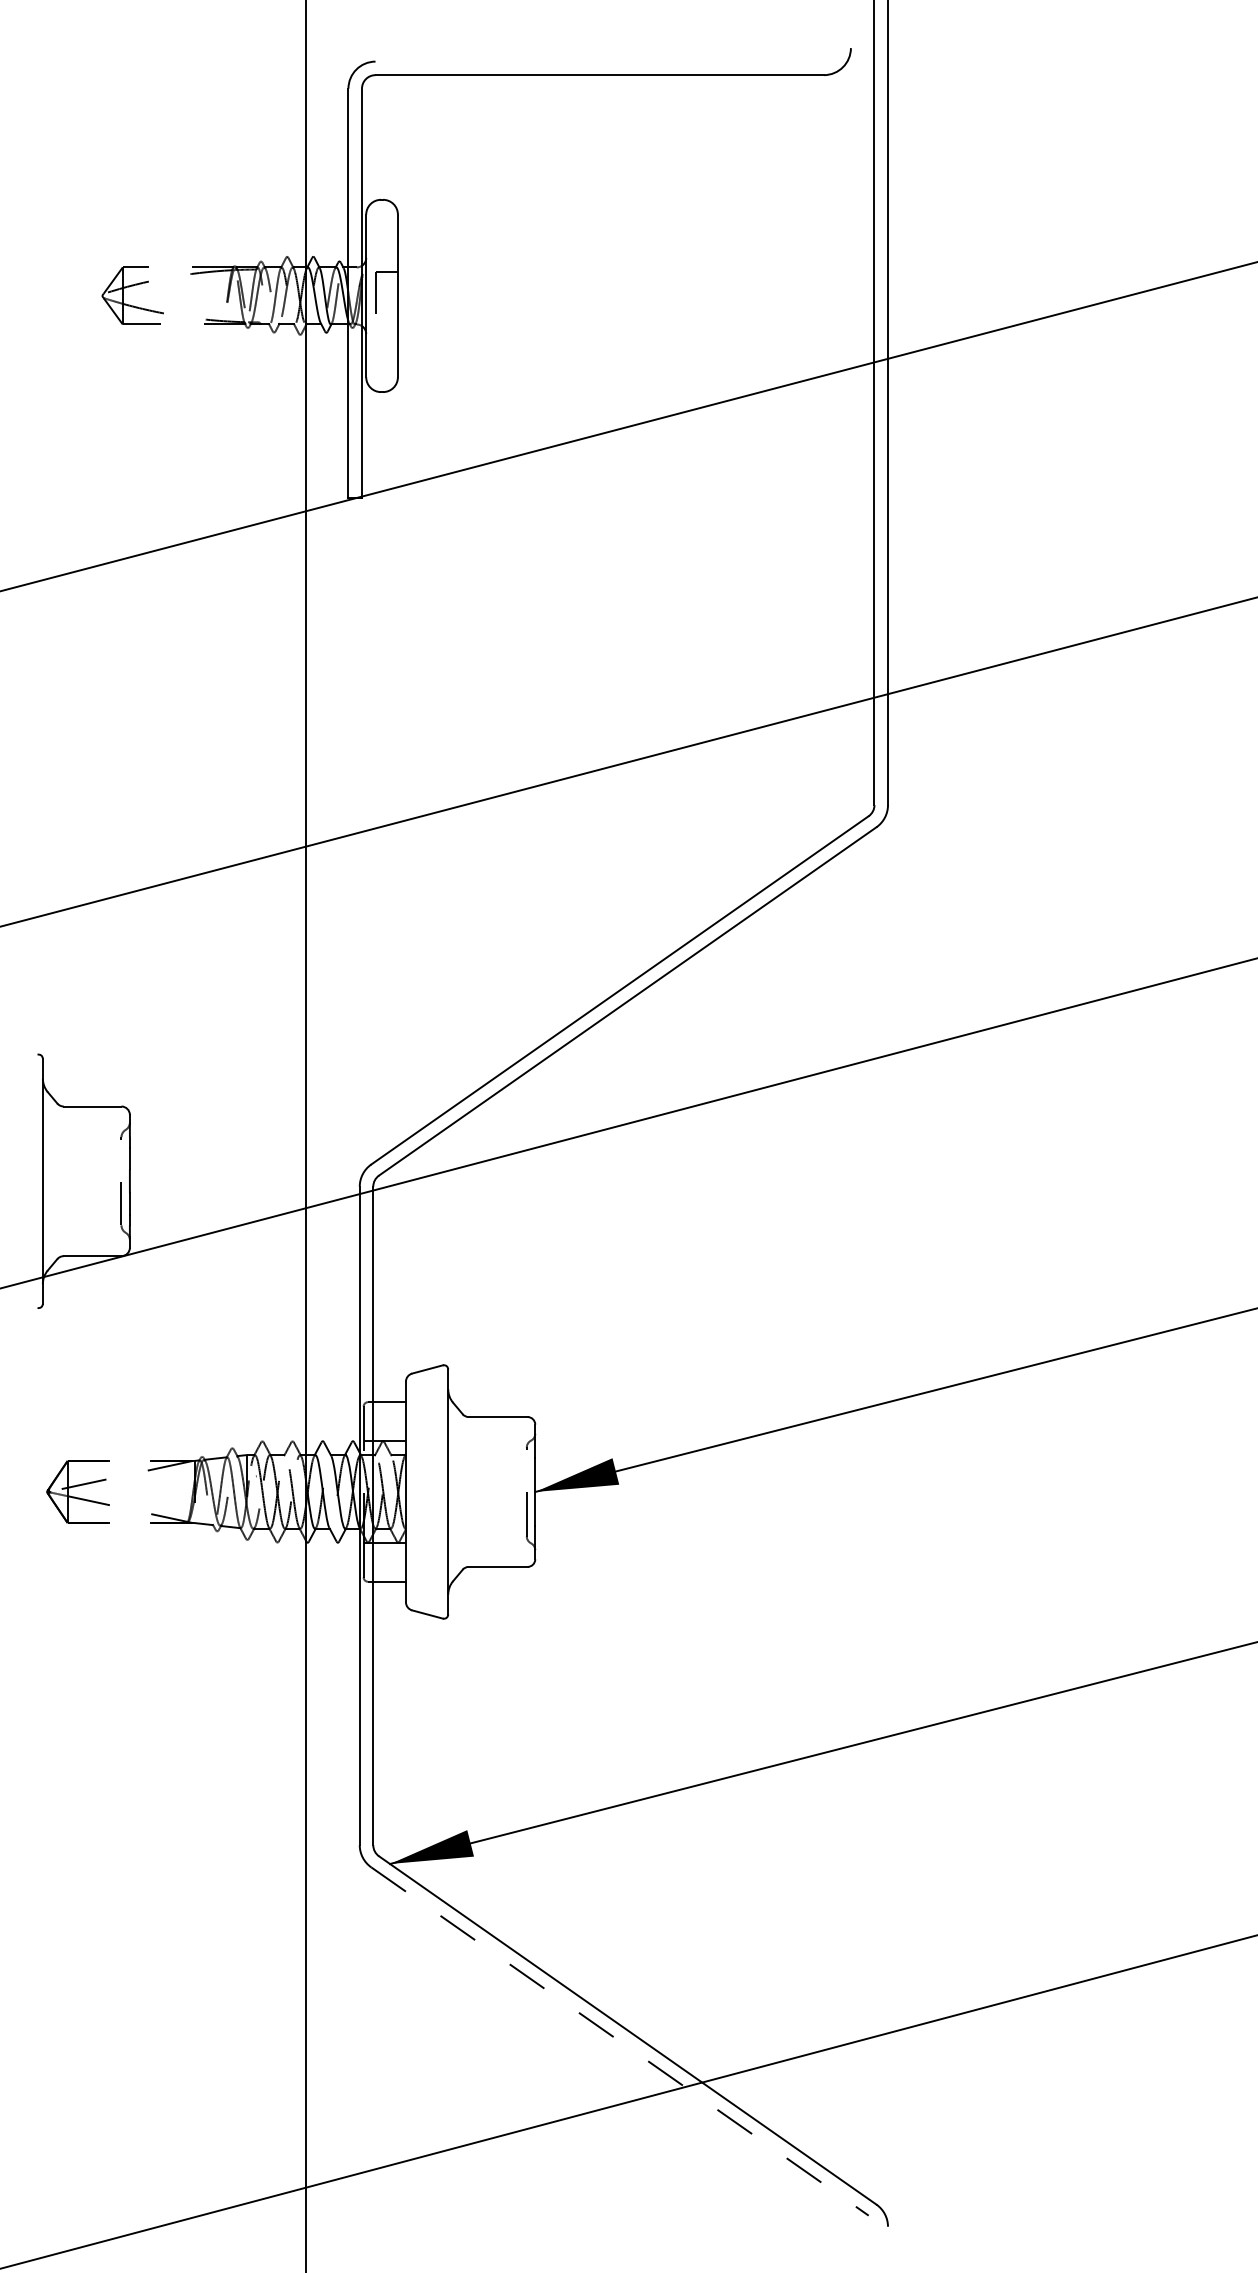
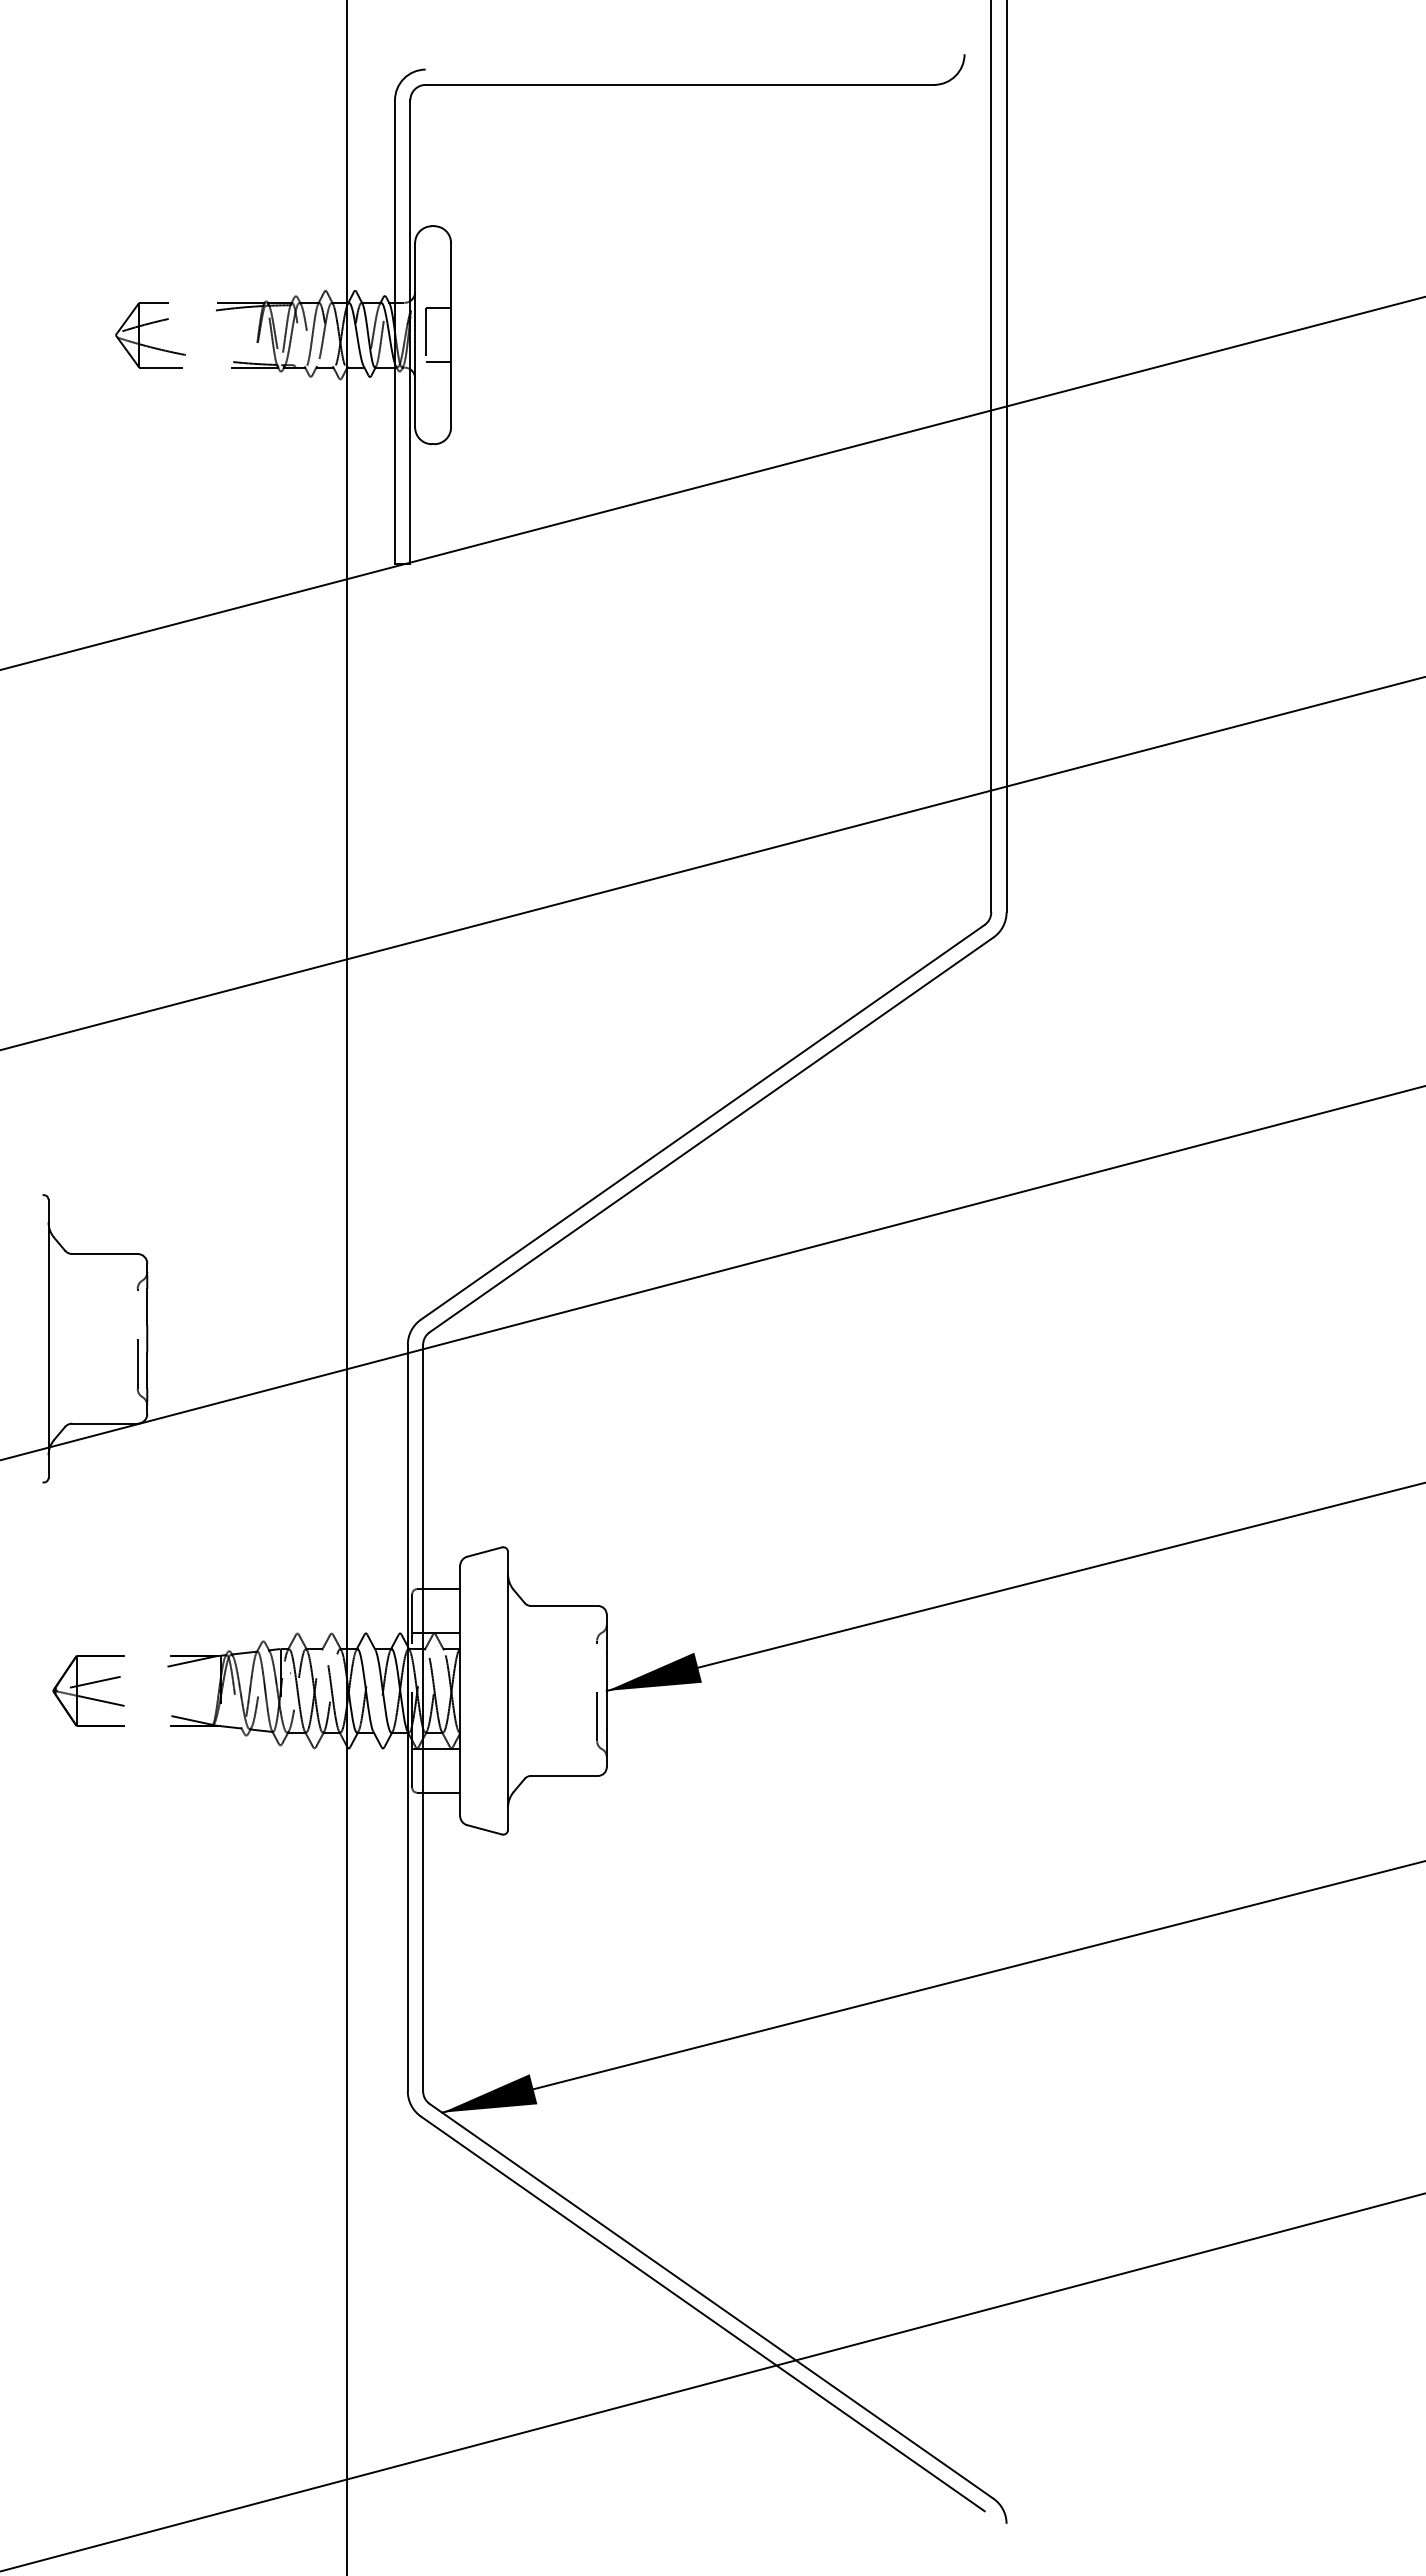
line: (386, 320) -> (438, 362), added
line: (620, 2042) -> (703, 2314), dashed -> solid

